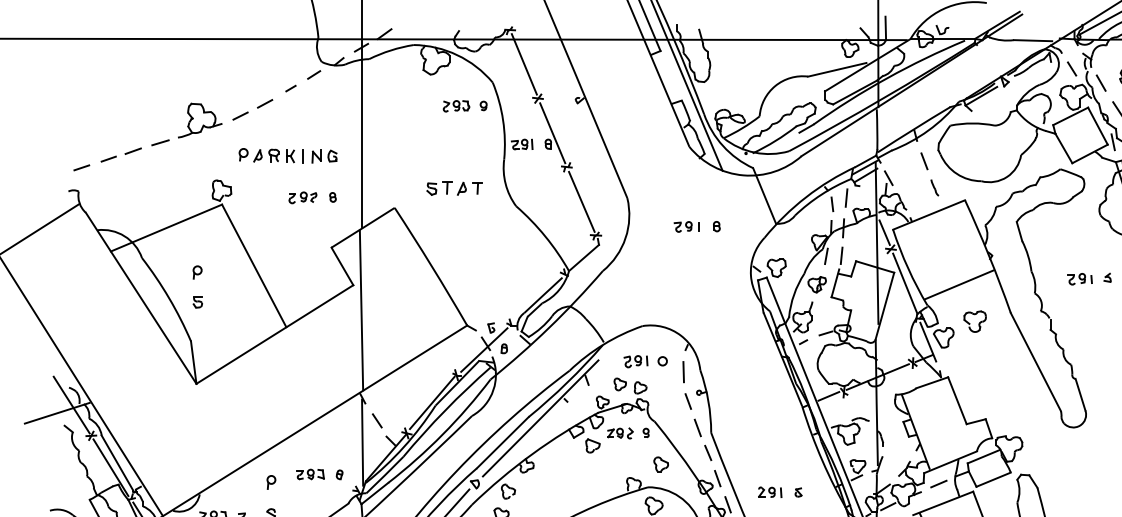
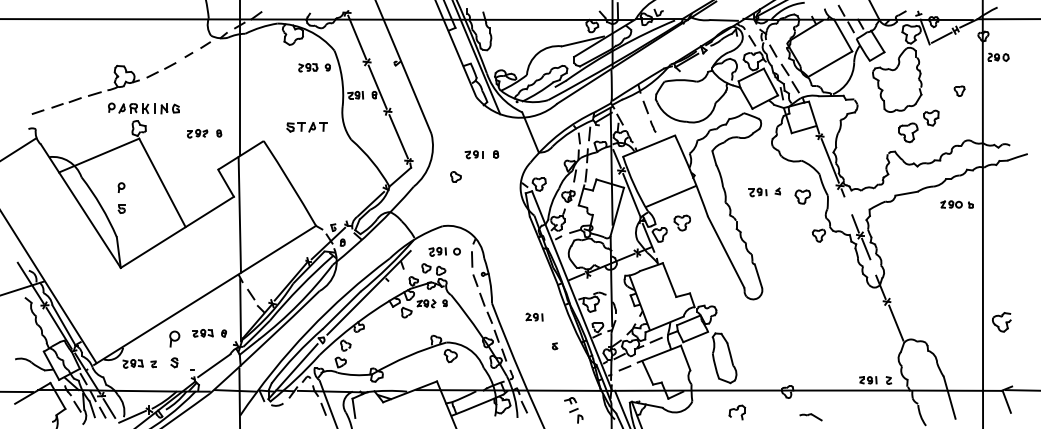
part: (287, 155) -> (143, 108), moved
part: (660, 463) -> (455, 176), moved
part: (270, 481) -> (174, 338), size x1.6
part: (770, 491) -> (534, 316), moved

